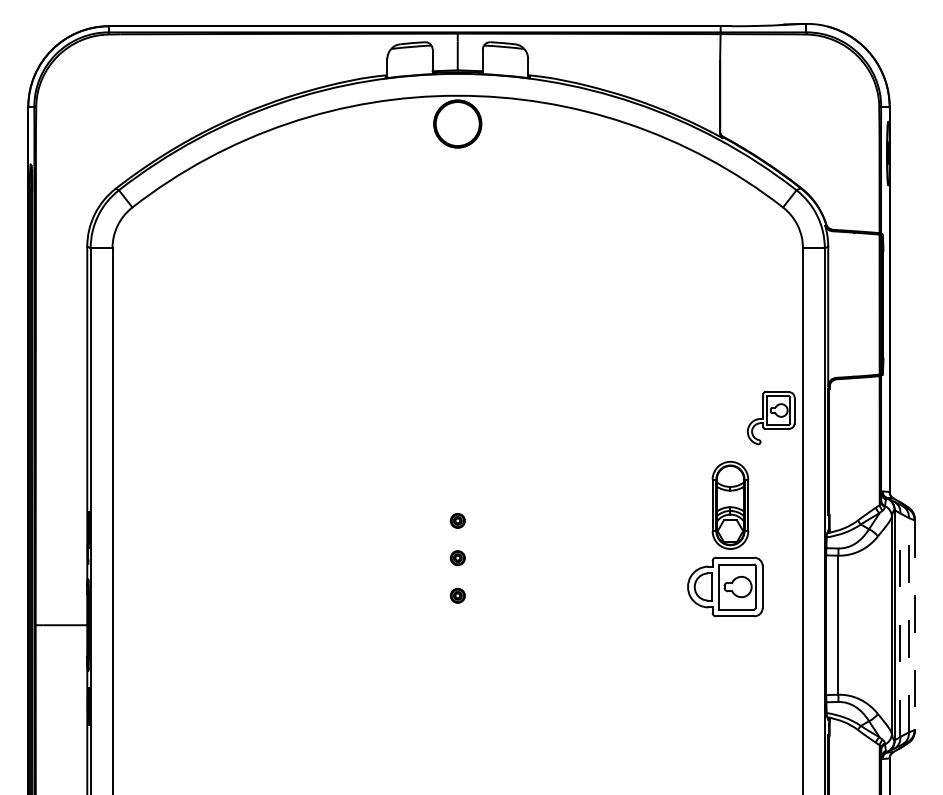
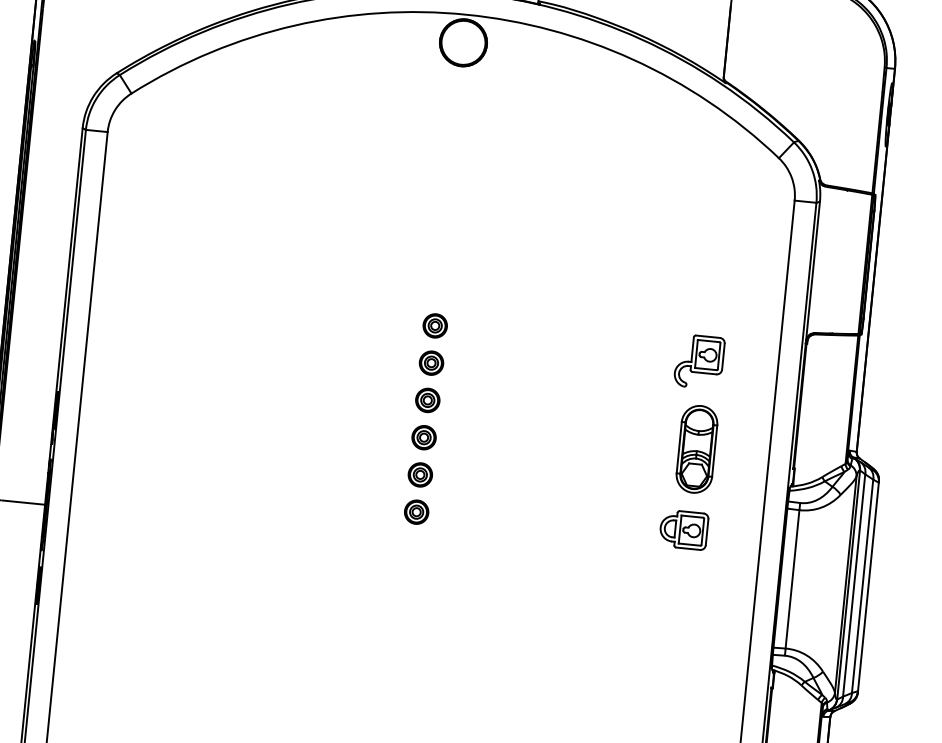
part: (457, 408) -> (435, 325), added
part: (771, 418) -> (699, 362), moved
part: (457, 445) -> (431, 362), added
part: (457, 483) -> (427, 400), added
part: (457, 520) -> (423, 437), size x1.67
part: (457, 557) -> (420, 474), size x1.67
part: (725, 586) -> (684, 529), size x0.62
part: (457, 595) -> (416, 511), size x1.67
line: (908, 624) -> (862, 585), dashed -> solid
line: (900, 625) -> (854, 585), dashed -> solid
line: (914, 625) -> (868, 587), dashed -> solid

